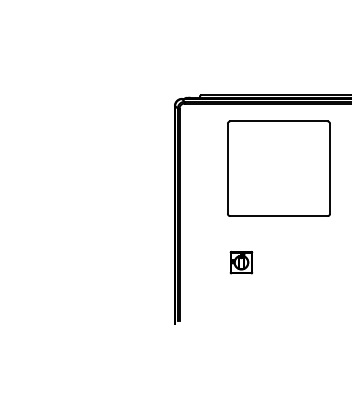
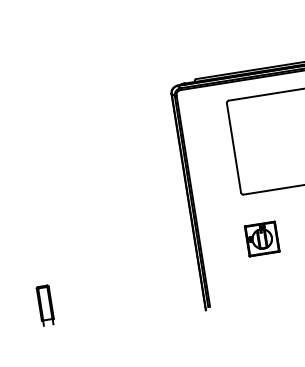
part: (241, 262) -> (262, 238), size x1.43
part: (17, 294) -> (44, 305), added

